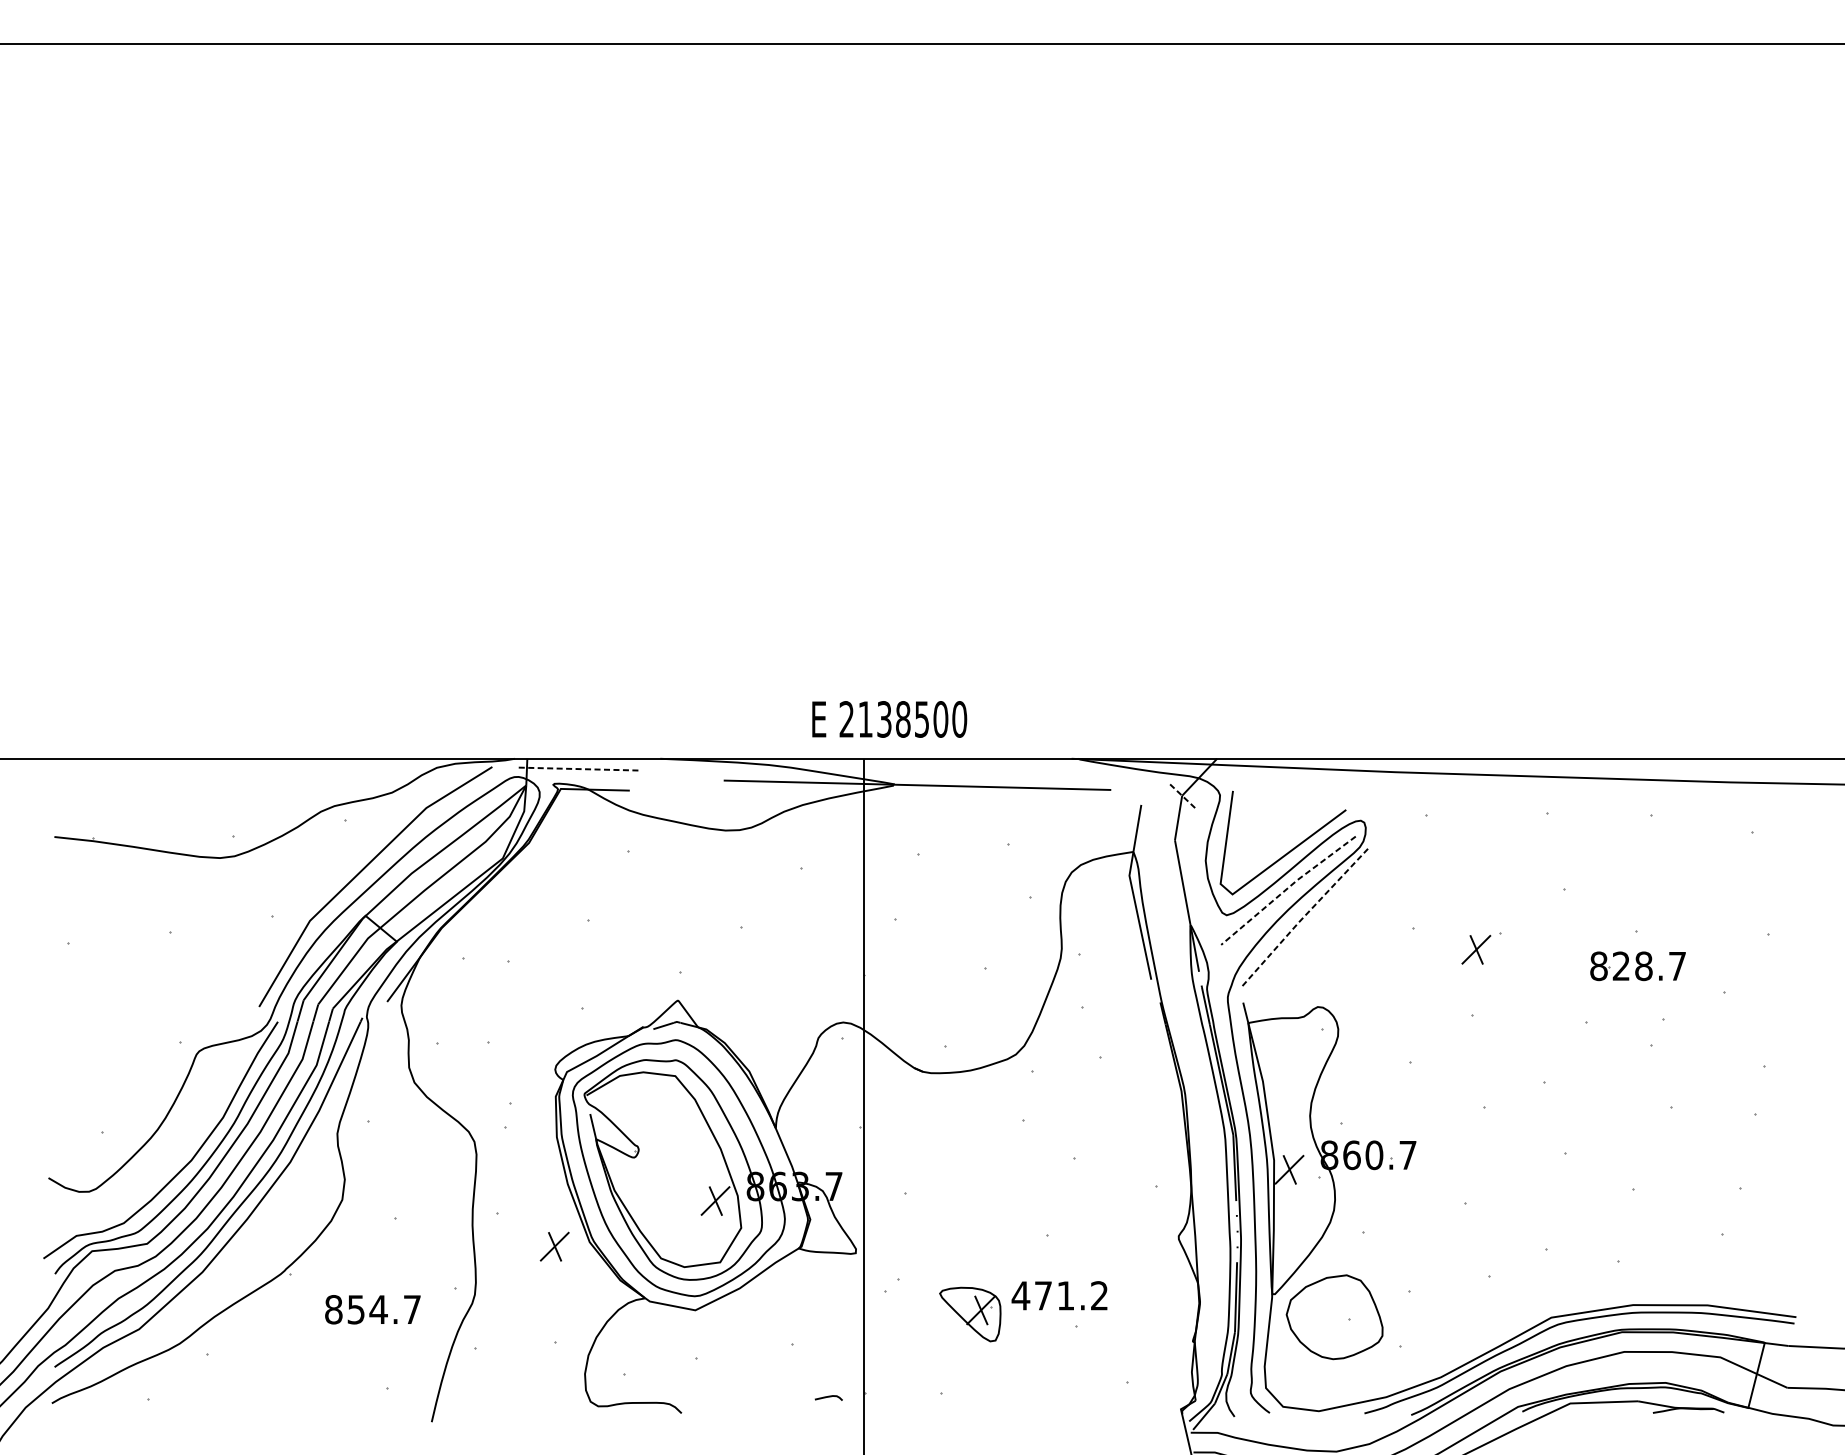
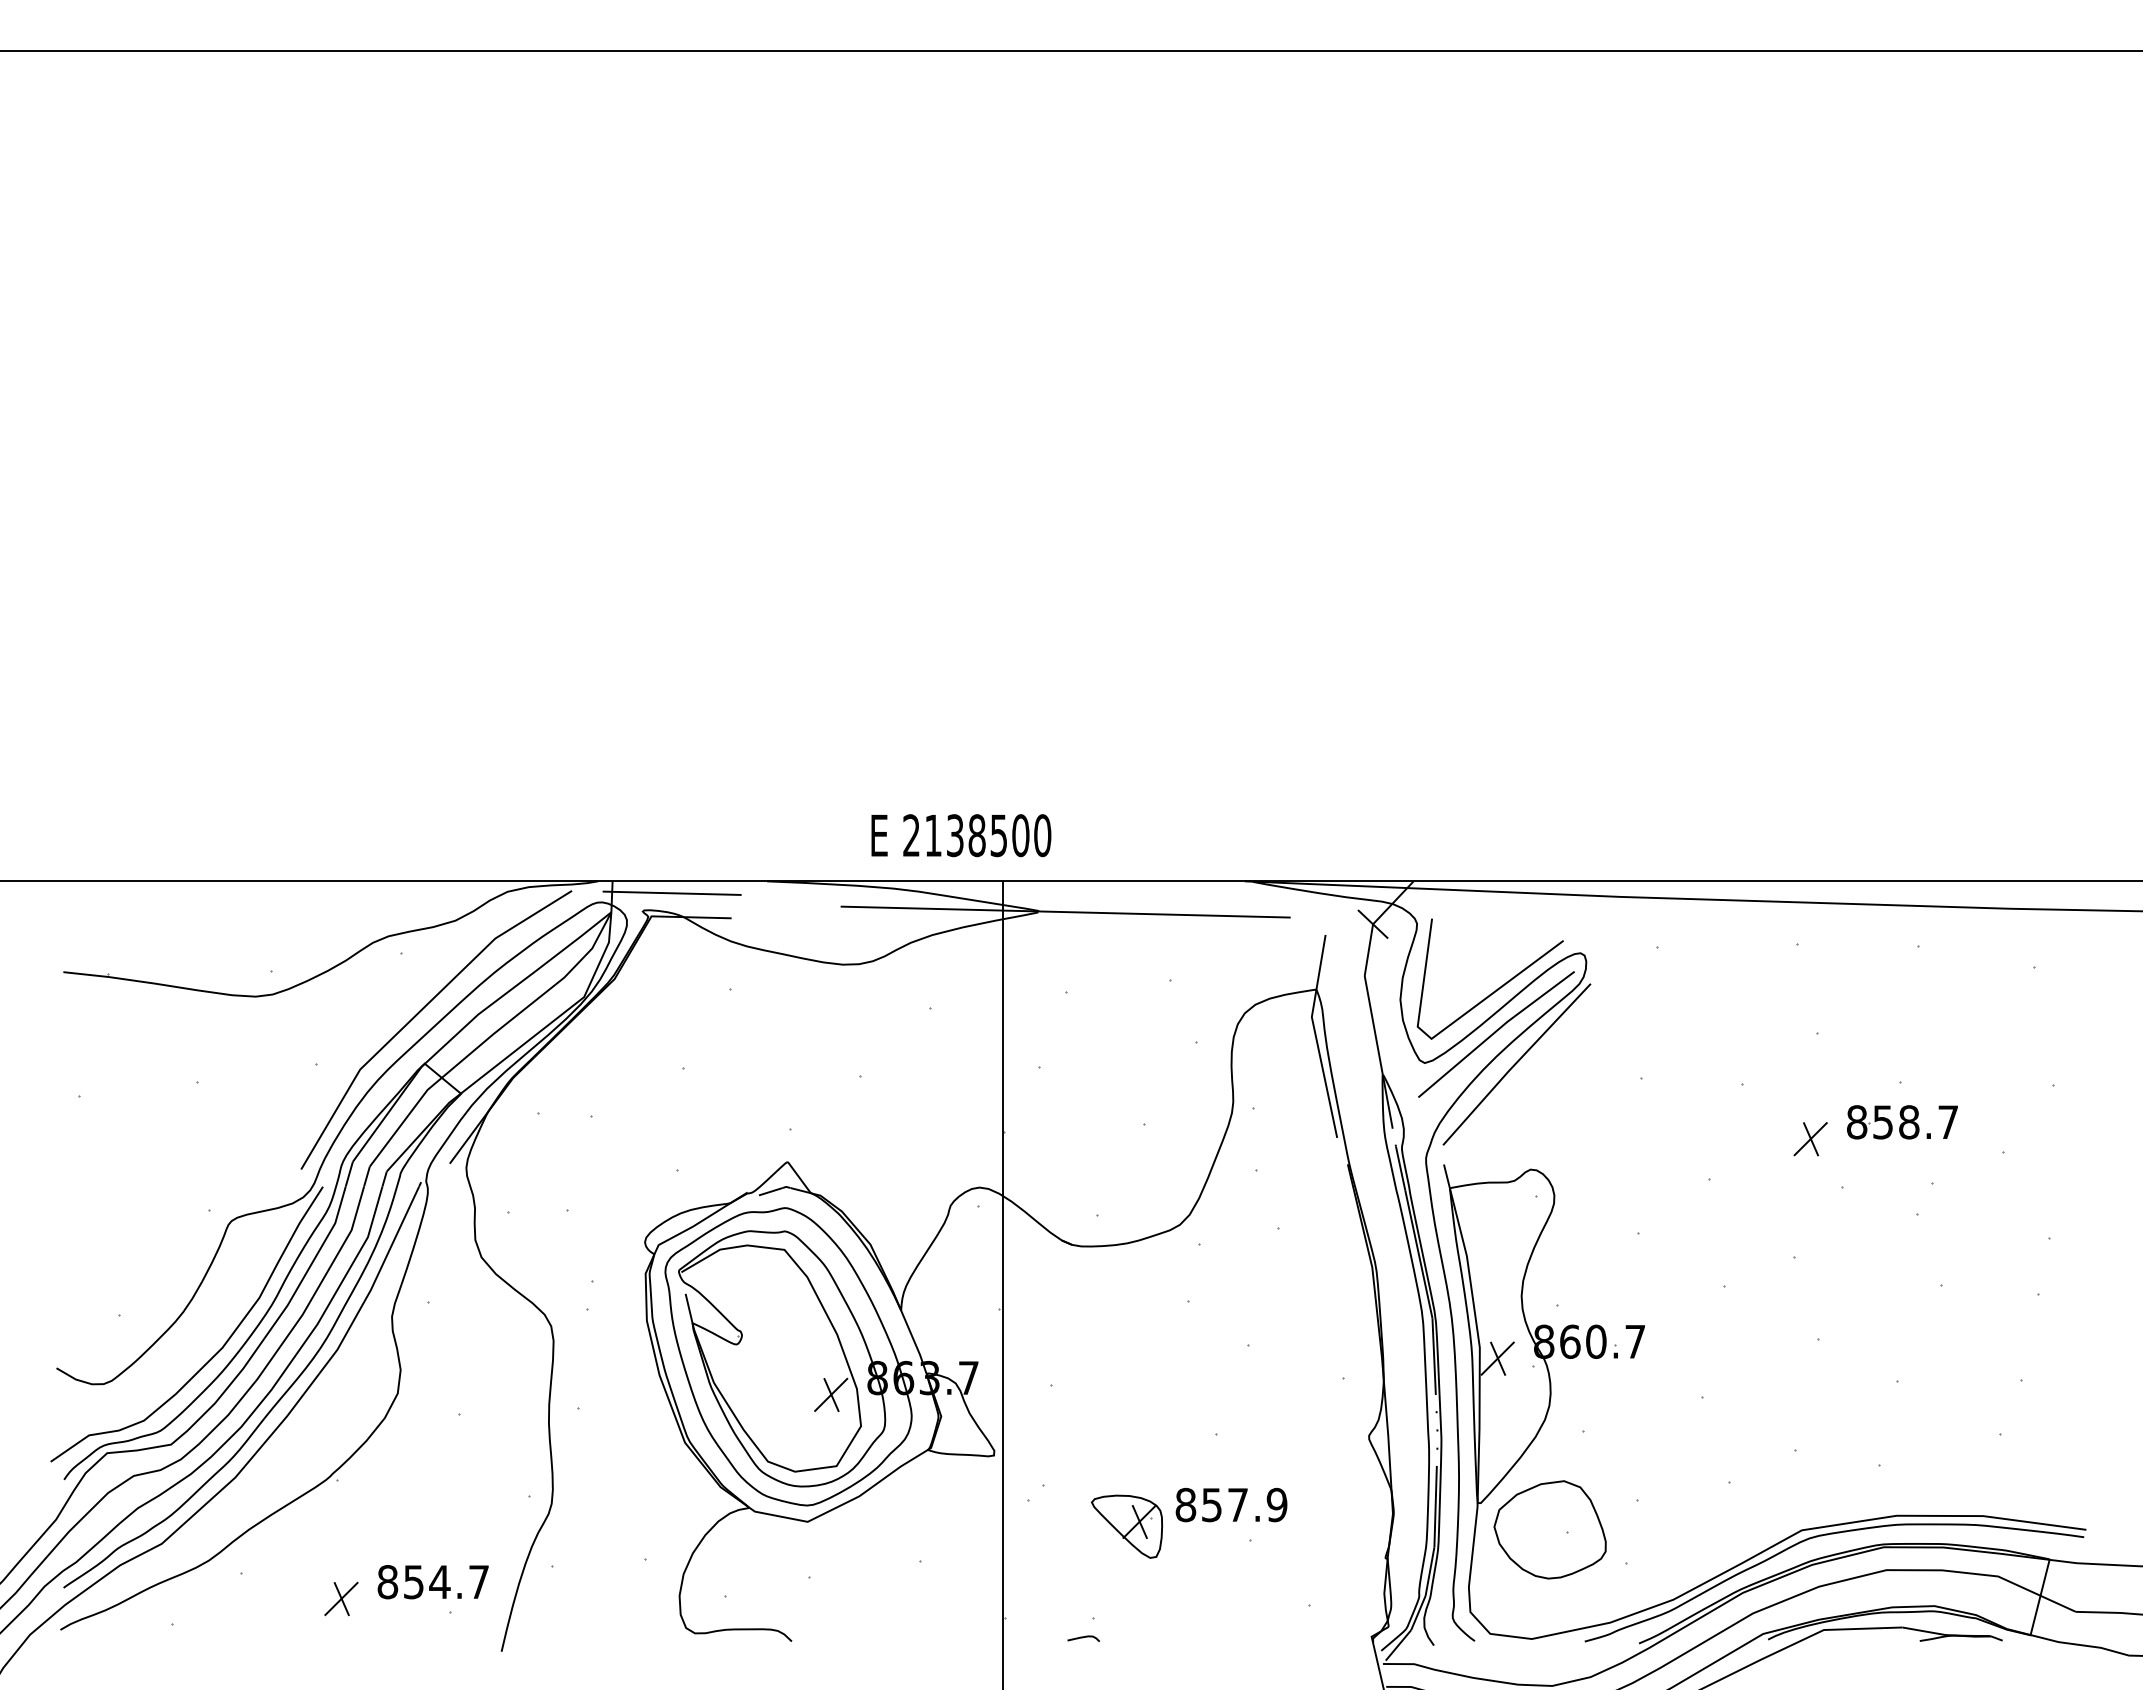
text: (889, 719) -> (961, 835), moved
line: (578, 769) -> (672, 893), dashed -> solid
line: (1182, 795) -> (1373, 924), dashed -> solid
line: (1287, 888) -> (1495, 1032), dashed -> solid
line: (1305, 915) -> (1516, 1063), dashed -> solid
part: (1476, 950) -> (1810, 1139), moved
text: (1620, 966) -> (1882, 1122), 828.7 -> 858.7
part: (554, 1246) -> (341, 1598), moved
text: (1060, 1295) -> (1231, 1504), 471.2 -> 857.9
text: (372, 1310) -> (432, 1582), moved
curve: (828, 1397) -> (1083, 1638), moved

